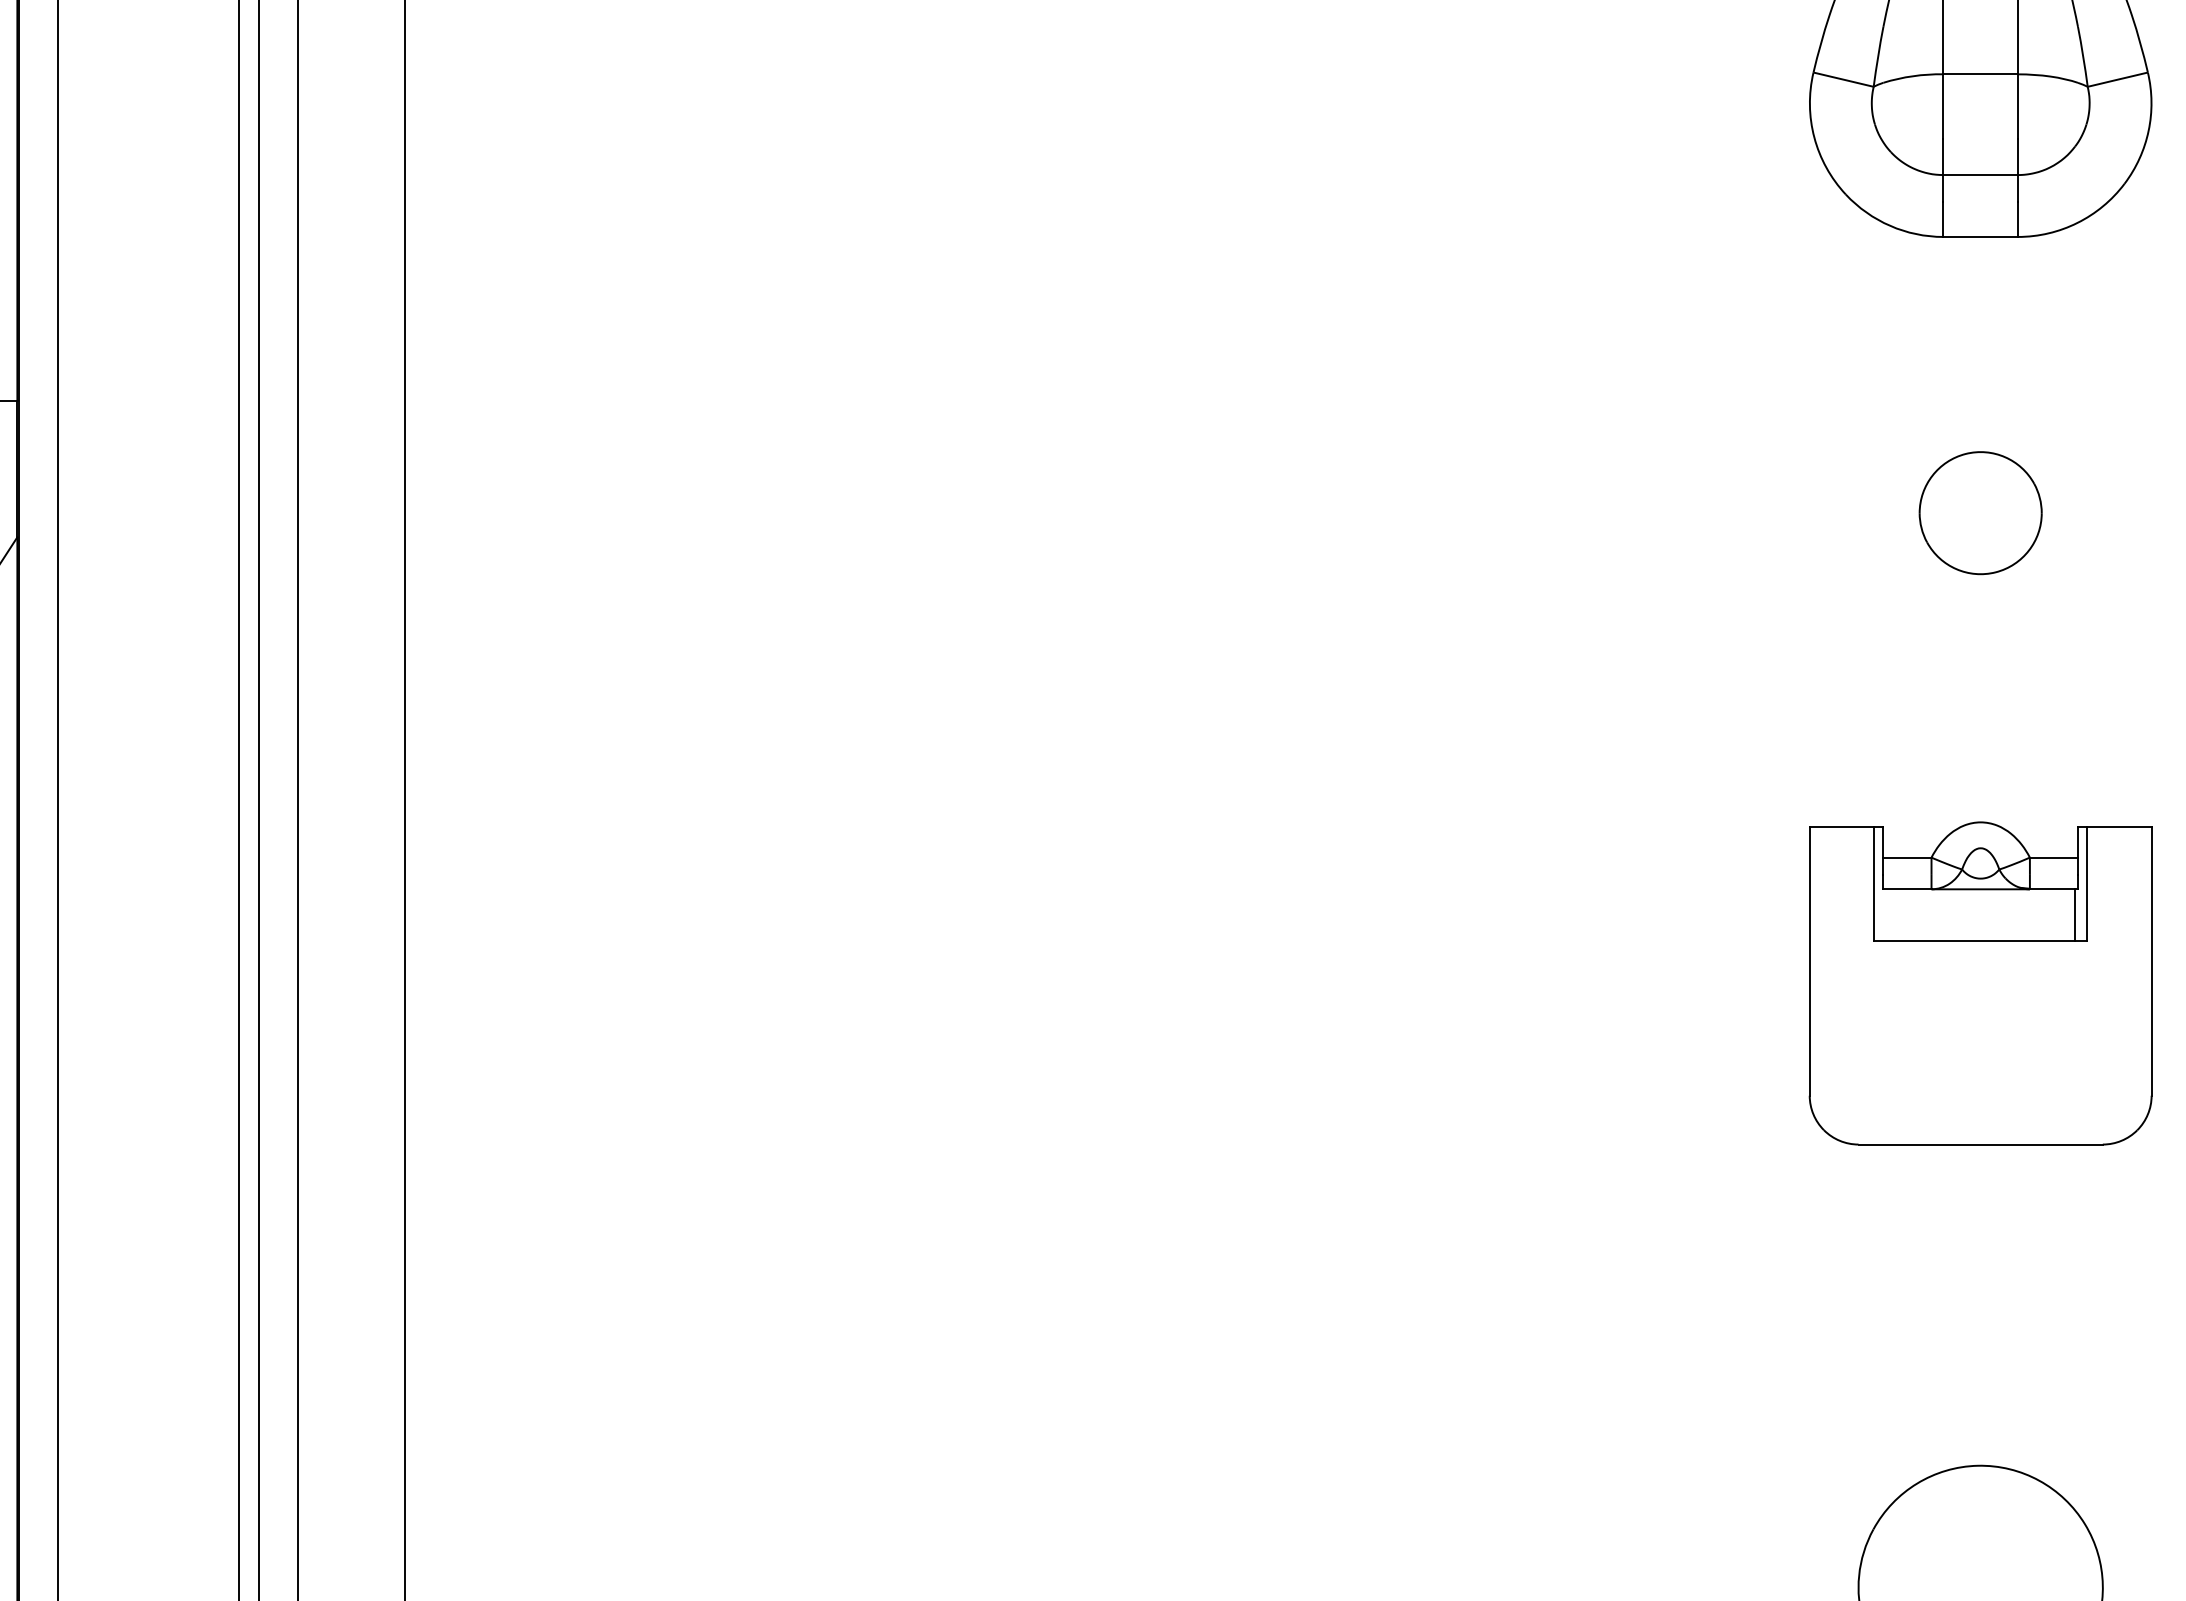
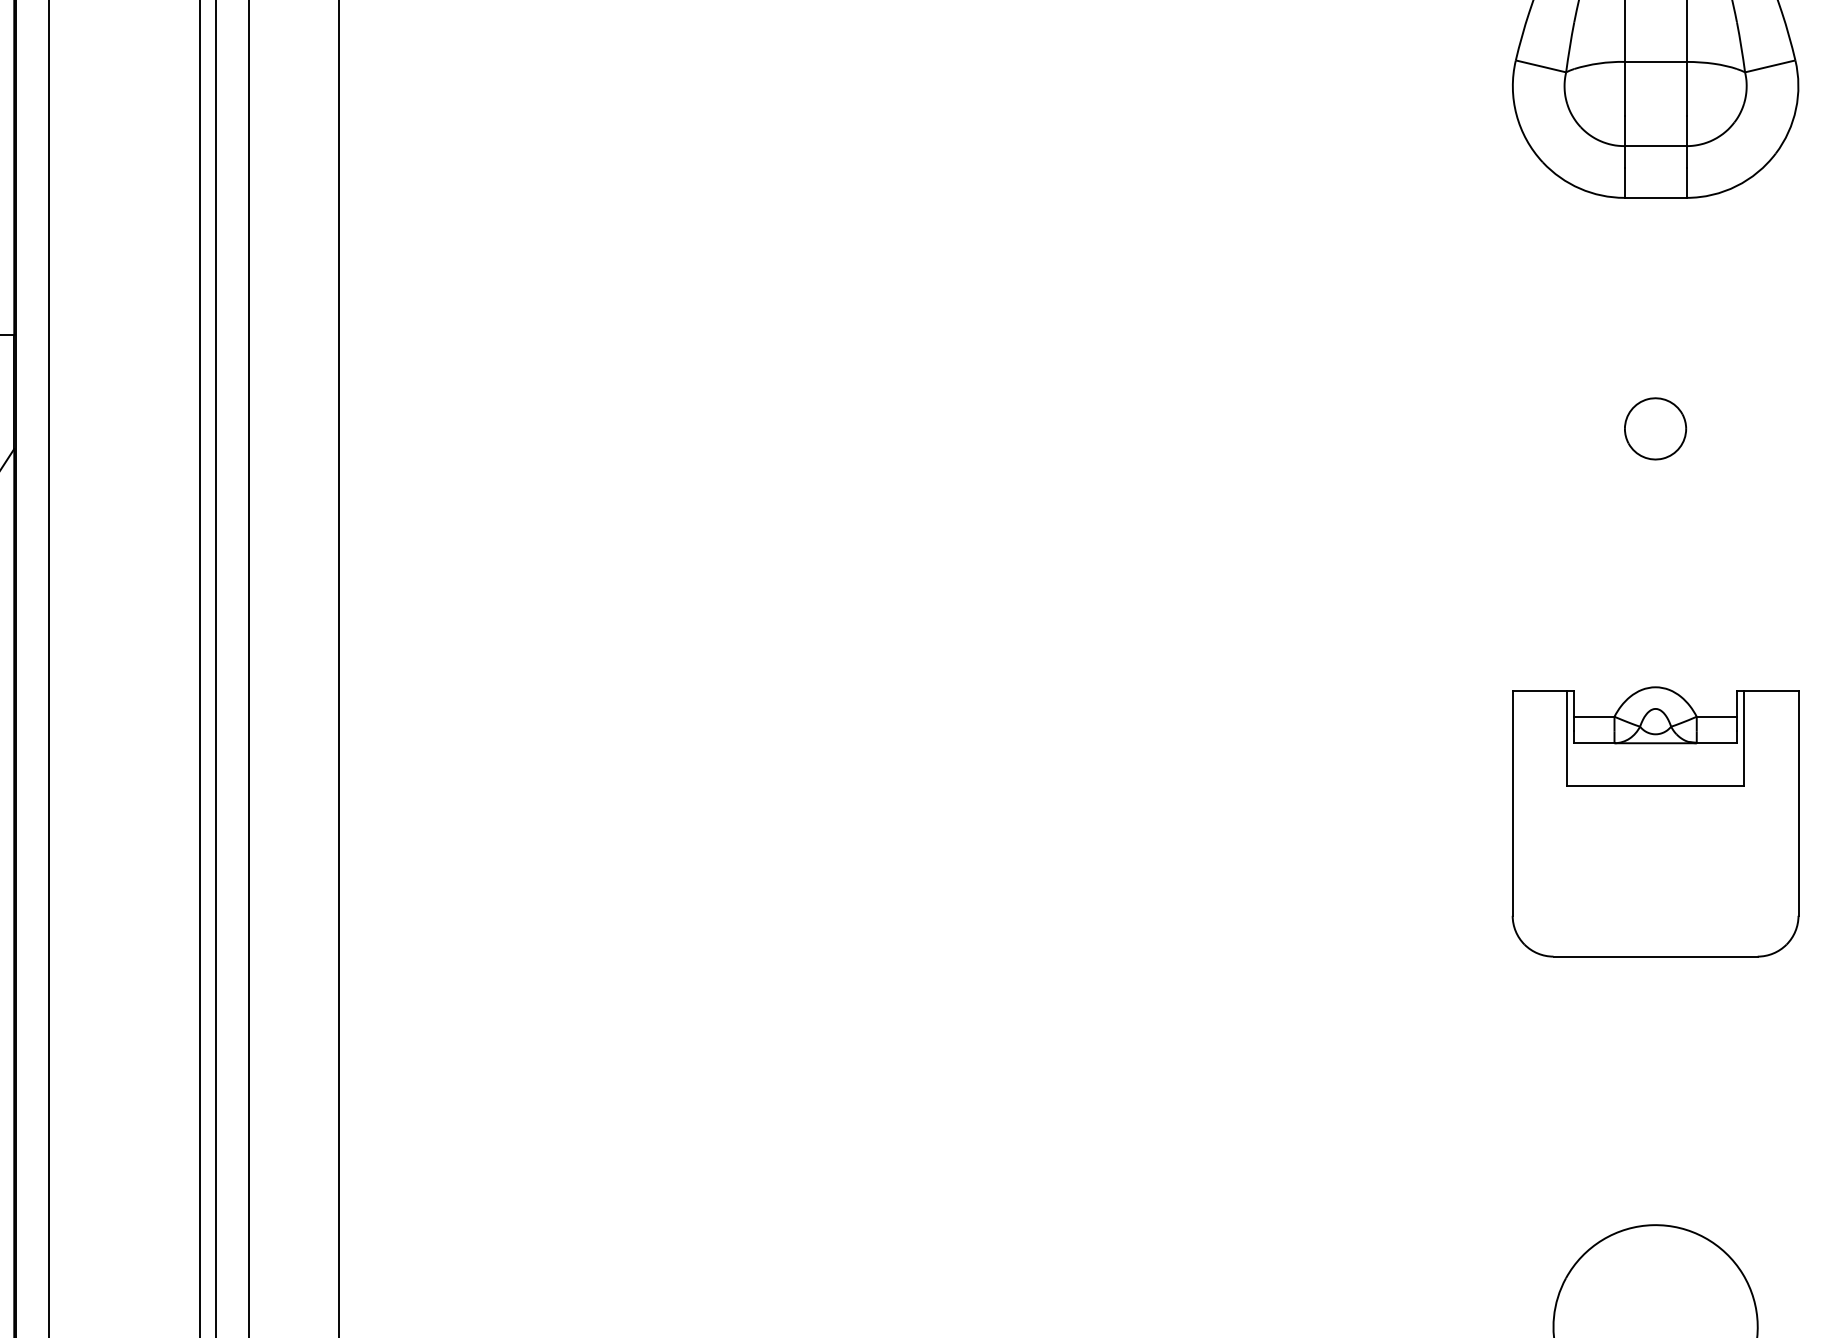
part: (1980, 513) -> (1655, 429), size x0.6
line: (2075, 914) -> (1734, 764), removed

